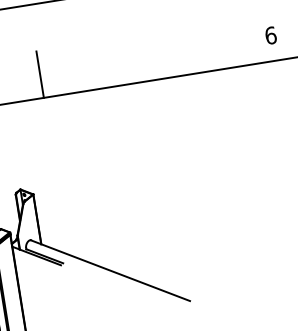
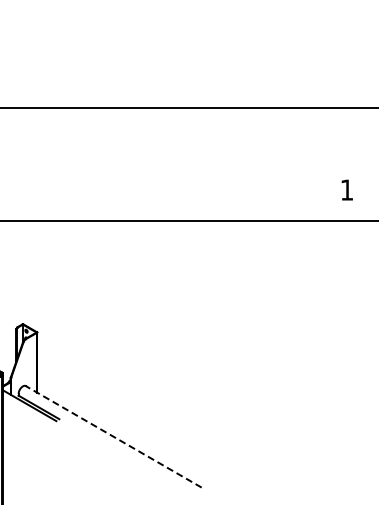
text: (270, 35) -> (346, 189), 6 -> 1
line: (39, 74) -> (67, 192), removed
line: (110, 270) -> (113, 436), solid -> dashed

